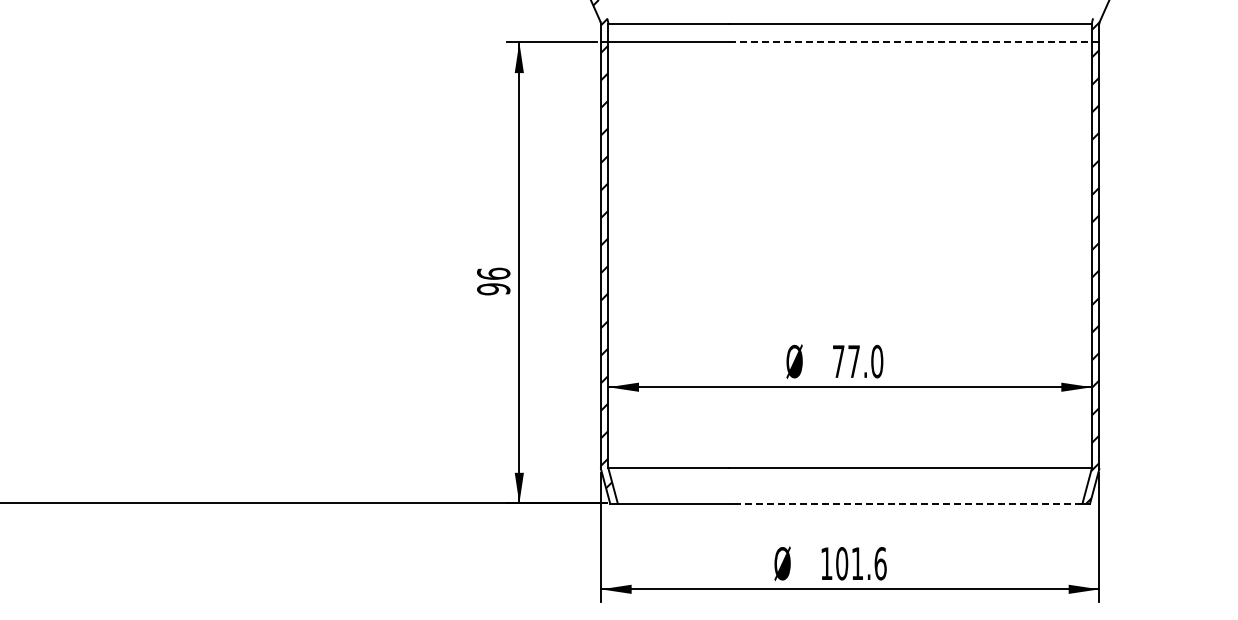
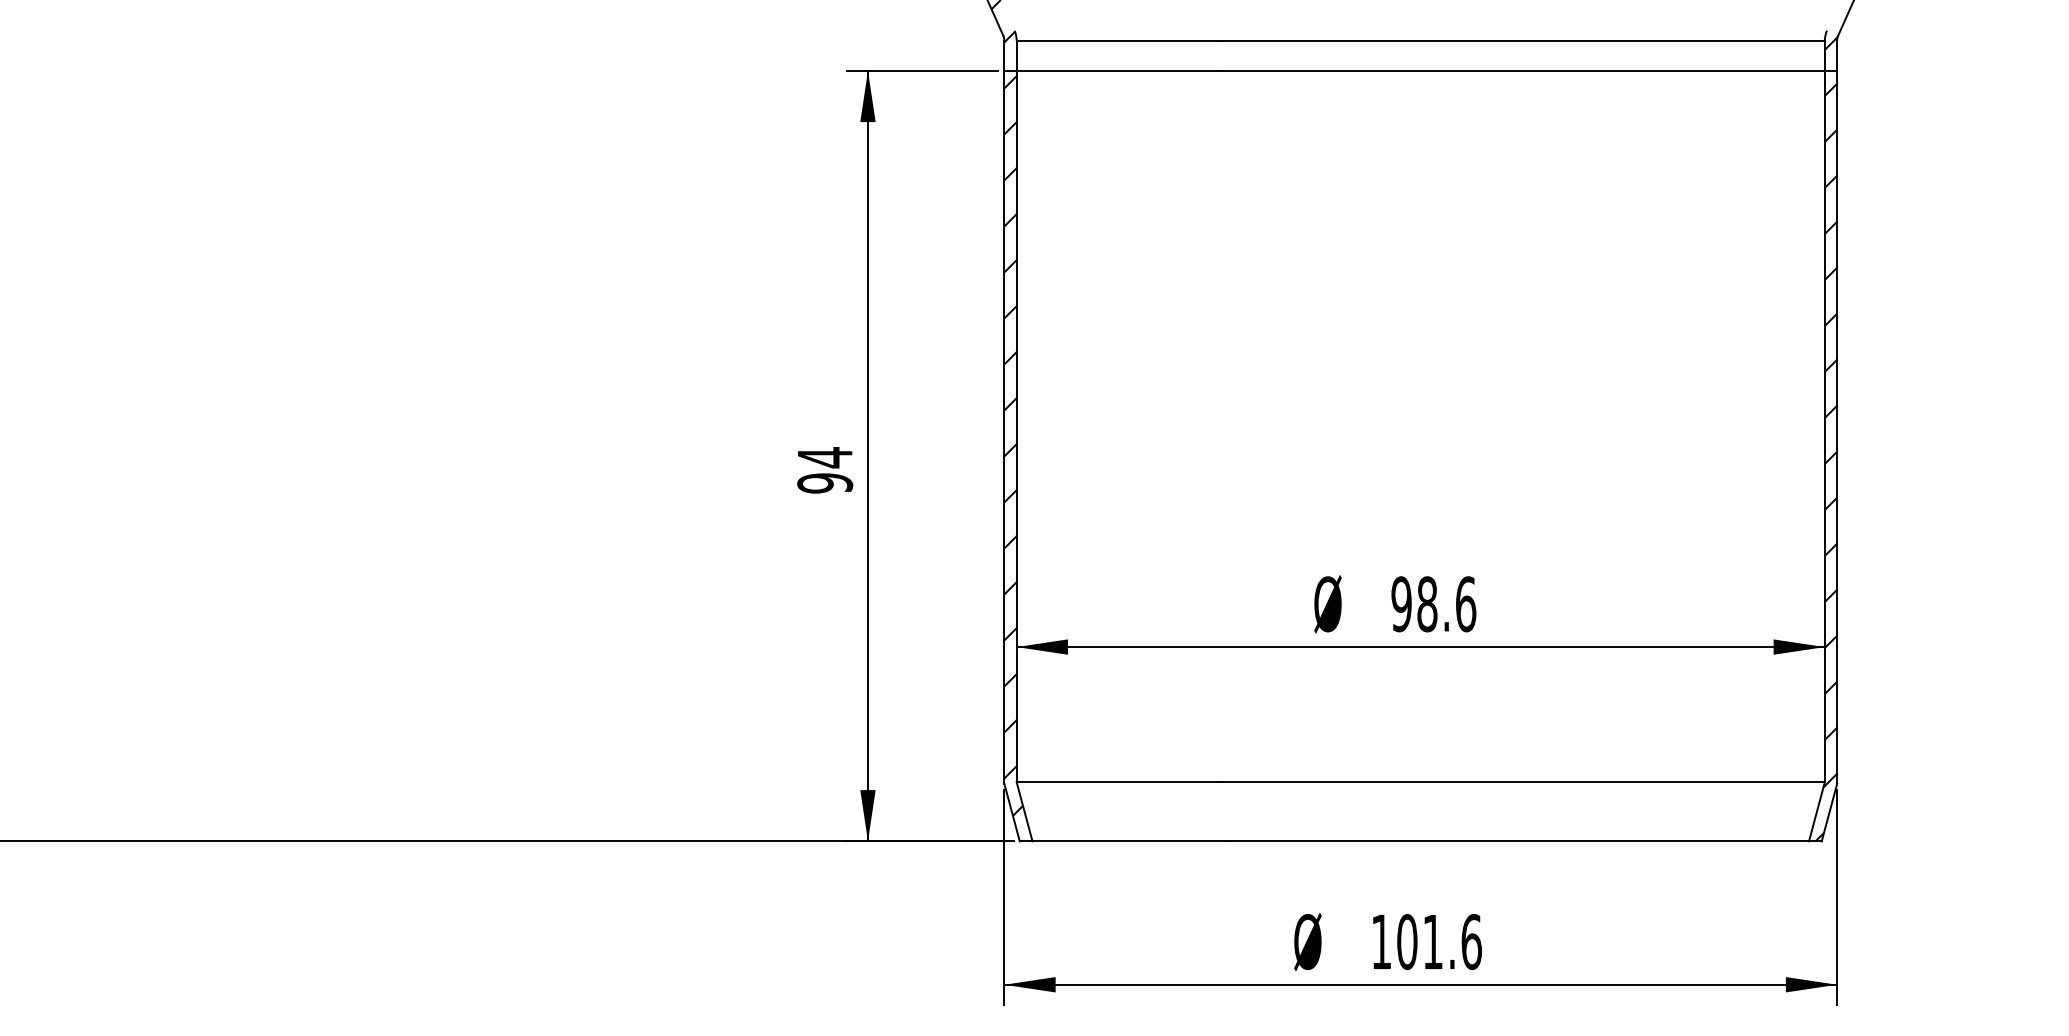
line: (911, 42) -> (1523, 71), dashed -> solid
text: (493, 273) -> (824, 457), 96 -> 94
text: (857, 361) -> (1433, 604), 77.0 -> 98.6
line: (908, 503) -> (1518, 841), dashed -> solid

